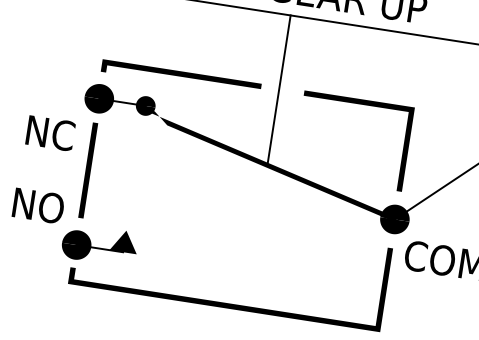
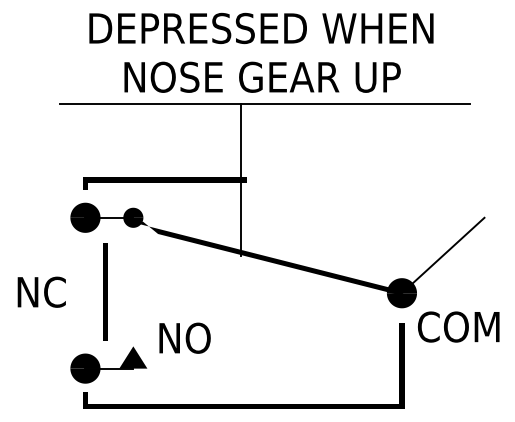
line: (279, 89) -> (241, 180), moved
line: (358, 103) -> (347, 182), removed
text: (50, 132) -> (41, 291), moved
line: (88, 170) -> (105, 291), moved
text: (38, 205) -> (184, 337), moved

